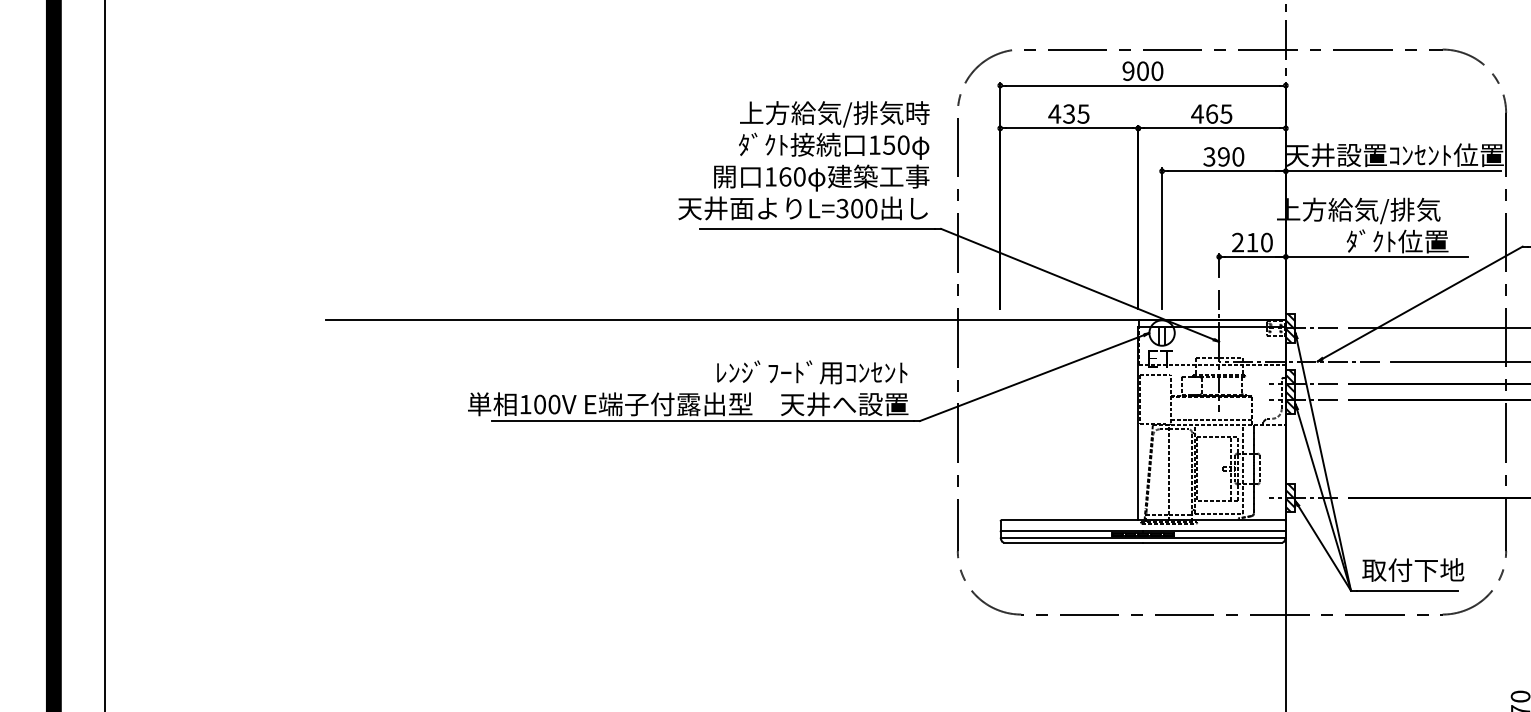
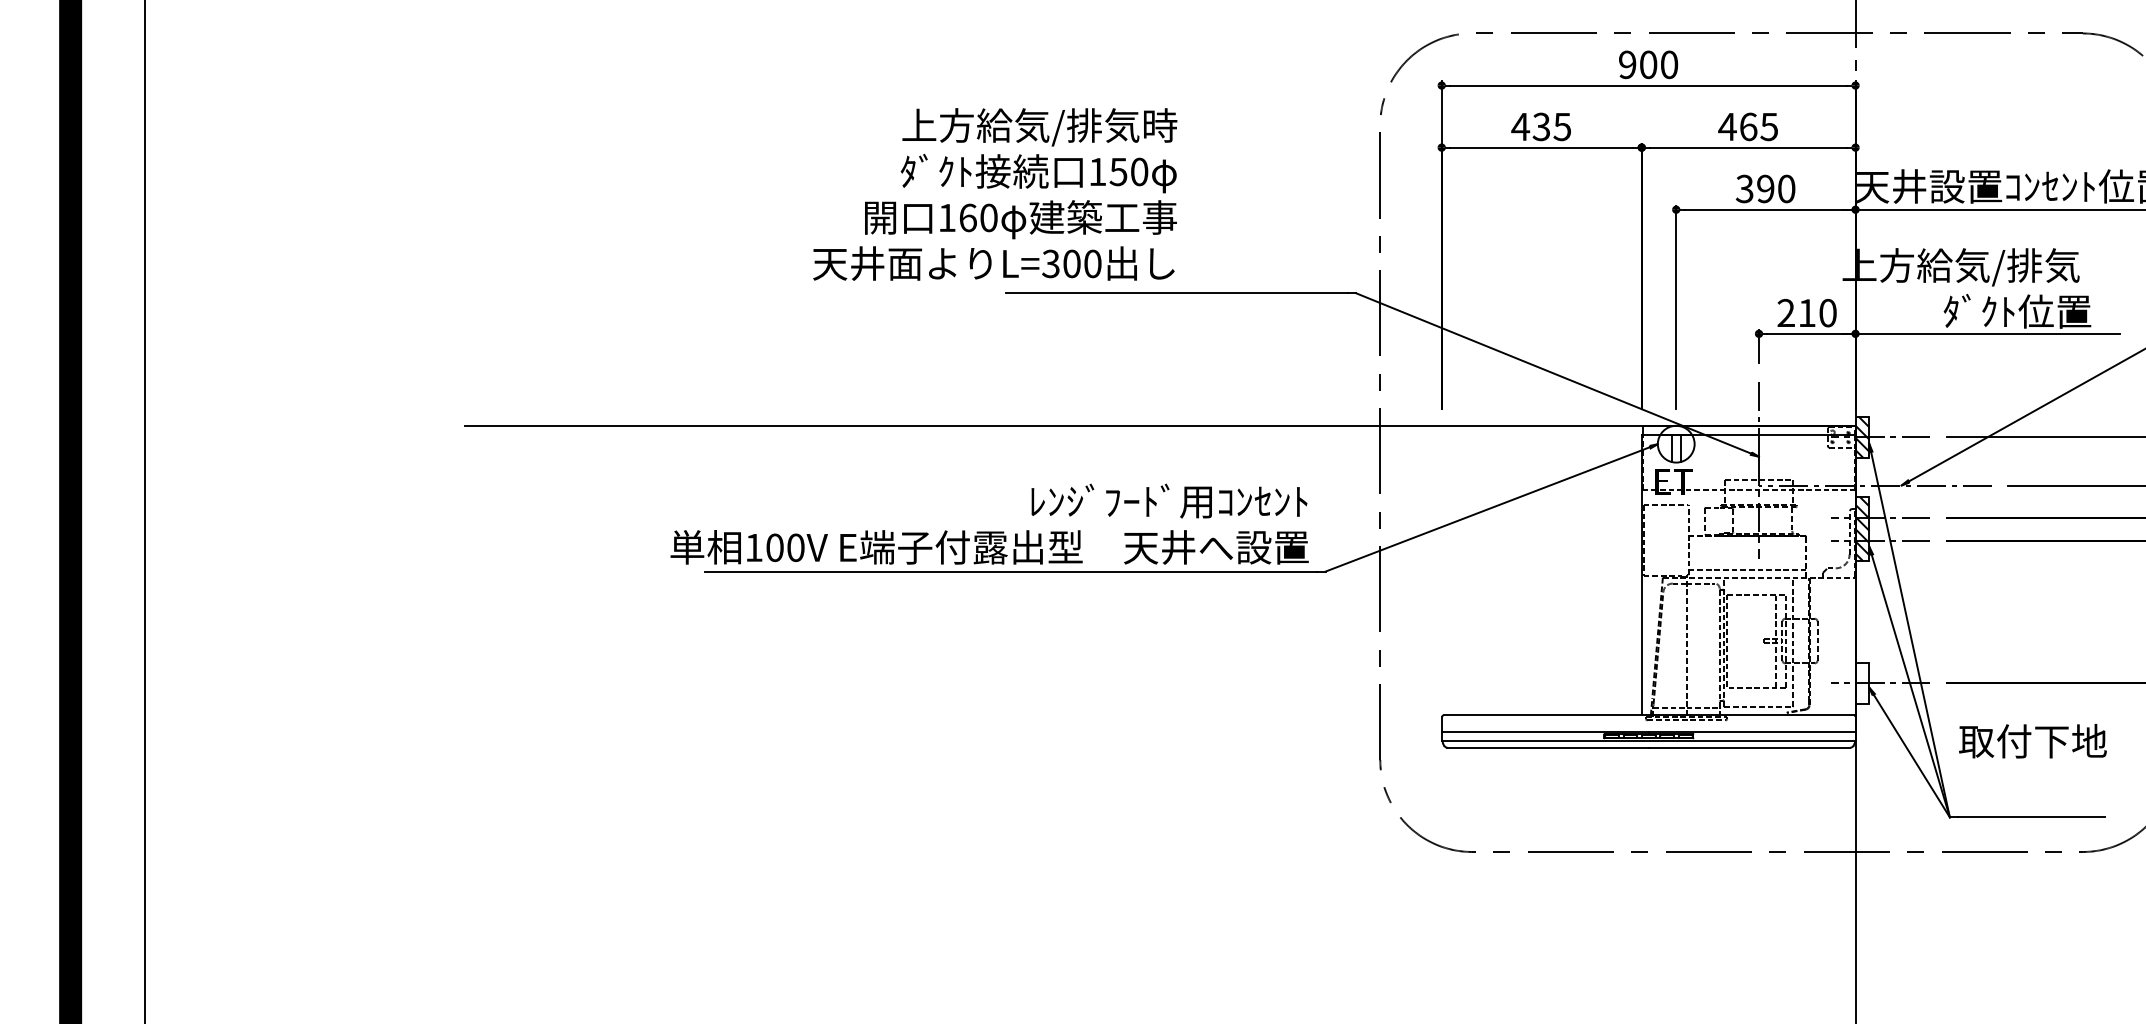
text: (803, 160) -> (994, 194), moved
hatch: (1290, 497) -> (1862, 682), removed
text: (1413, 569) -> (2033, 740), moved

